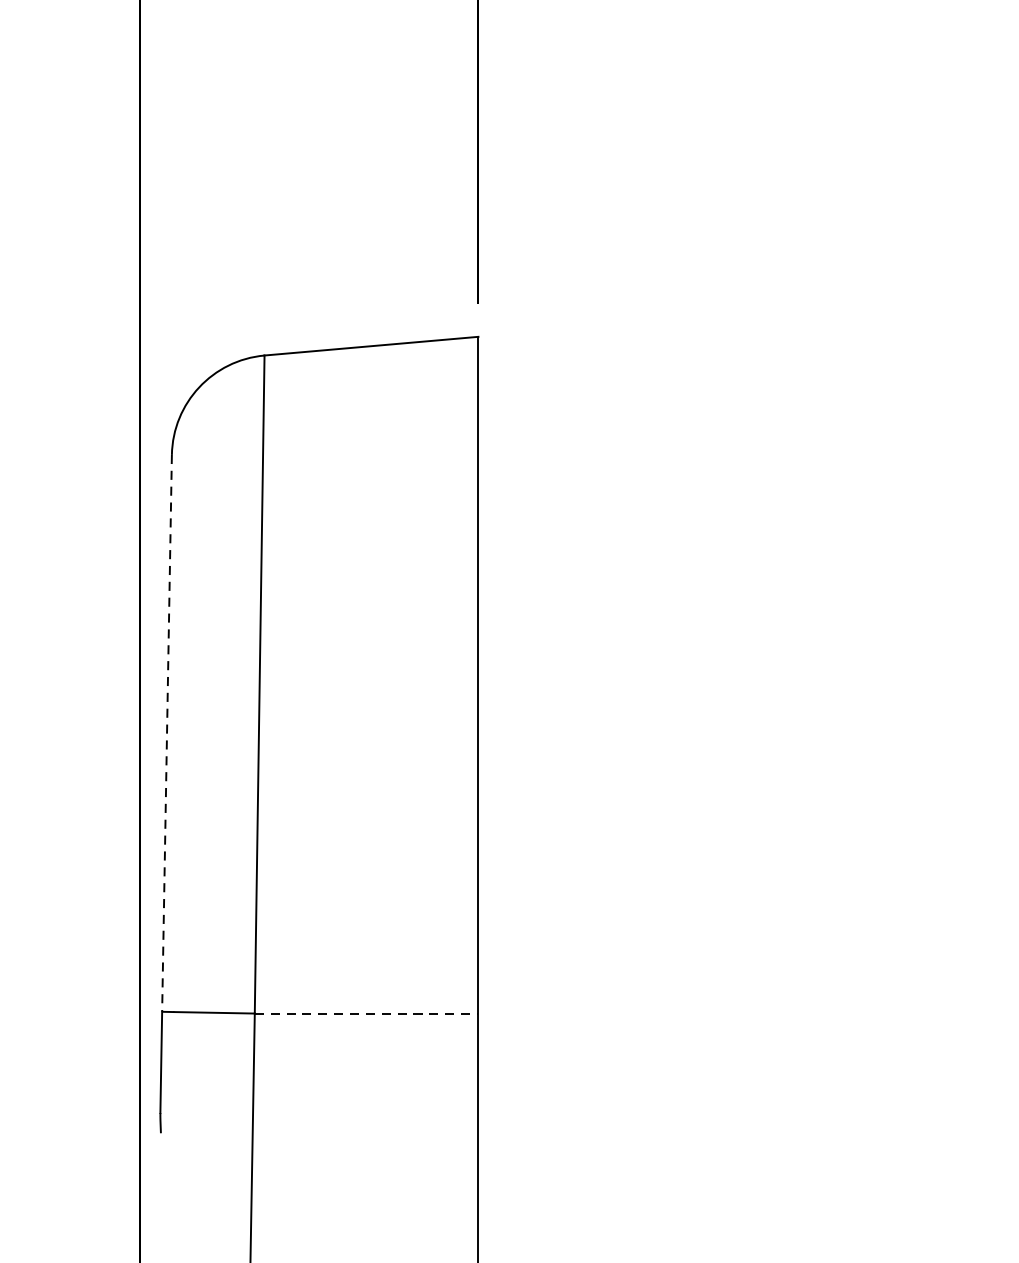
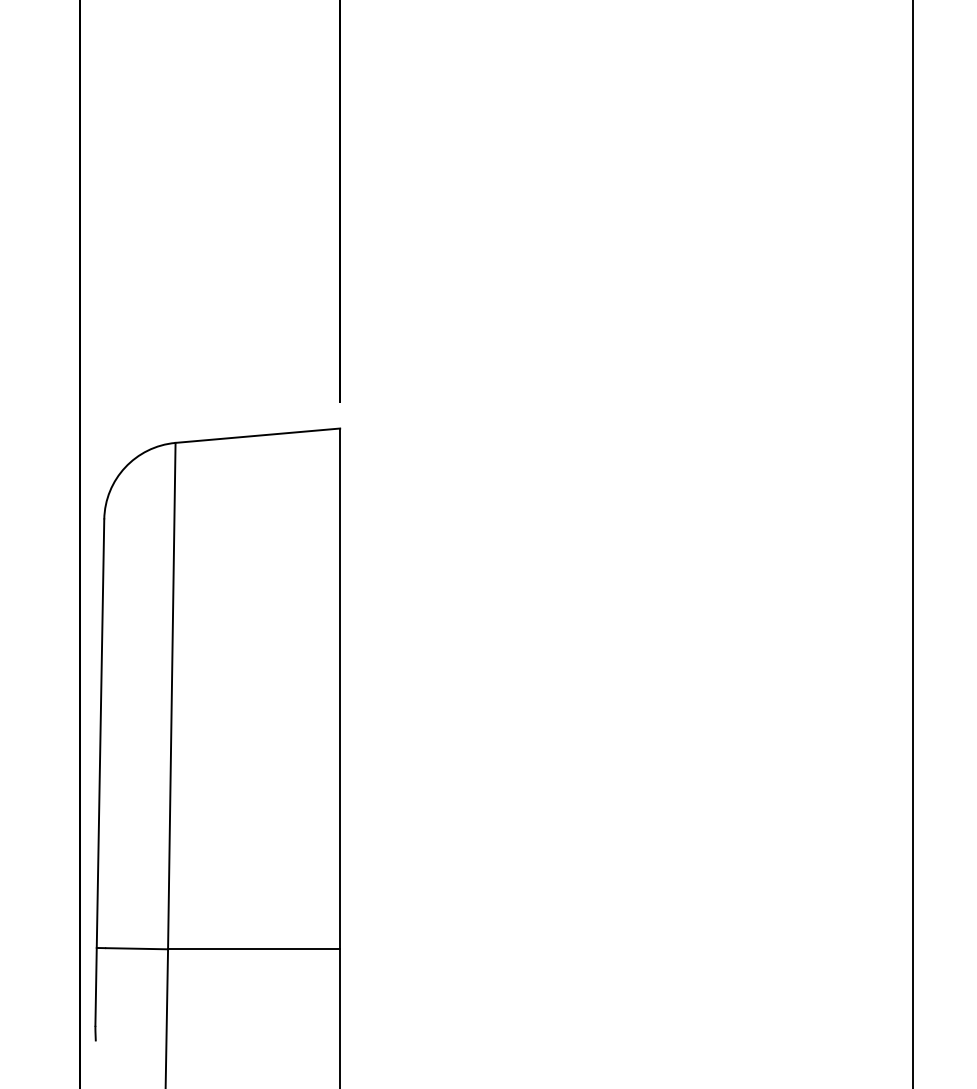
line: (167, 734) -> (100, 734), dashed -> solid
line: (367, 1013) -> (254, 949), dashed -> solid

